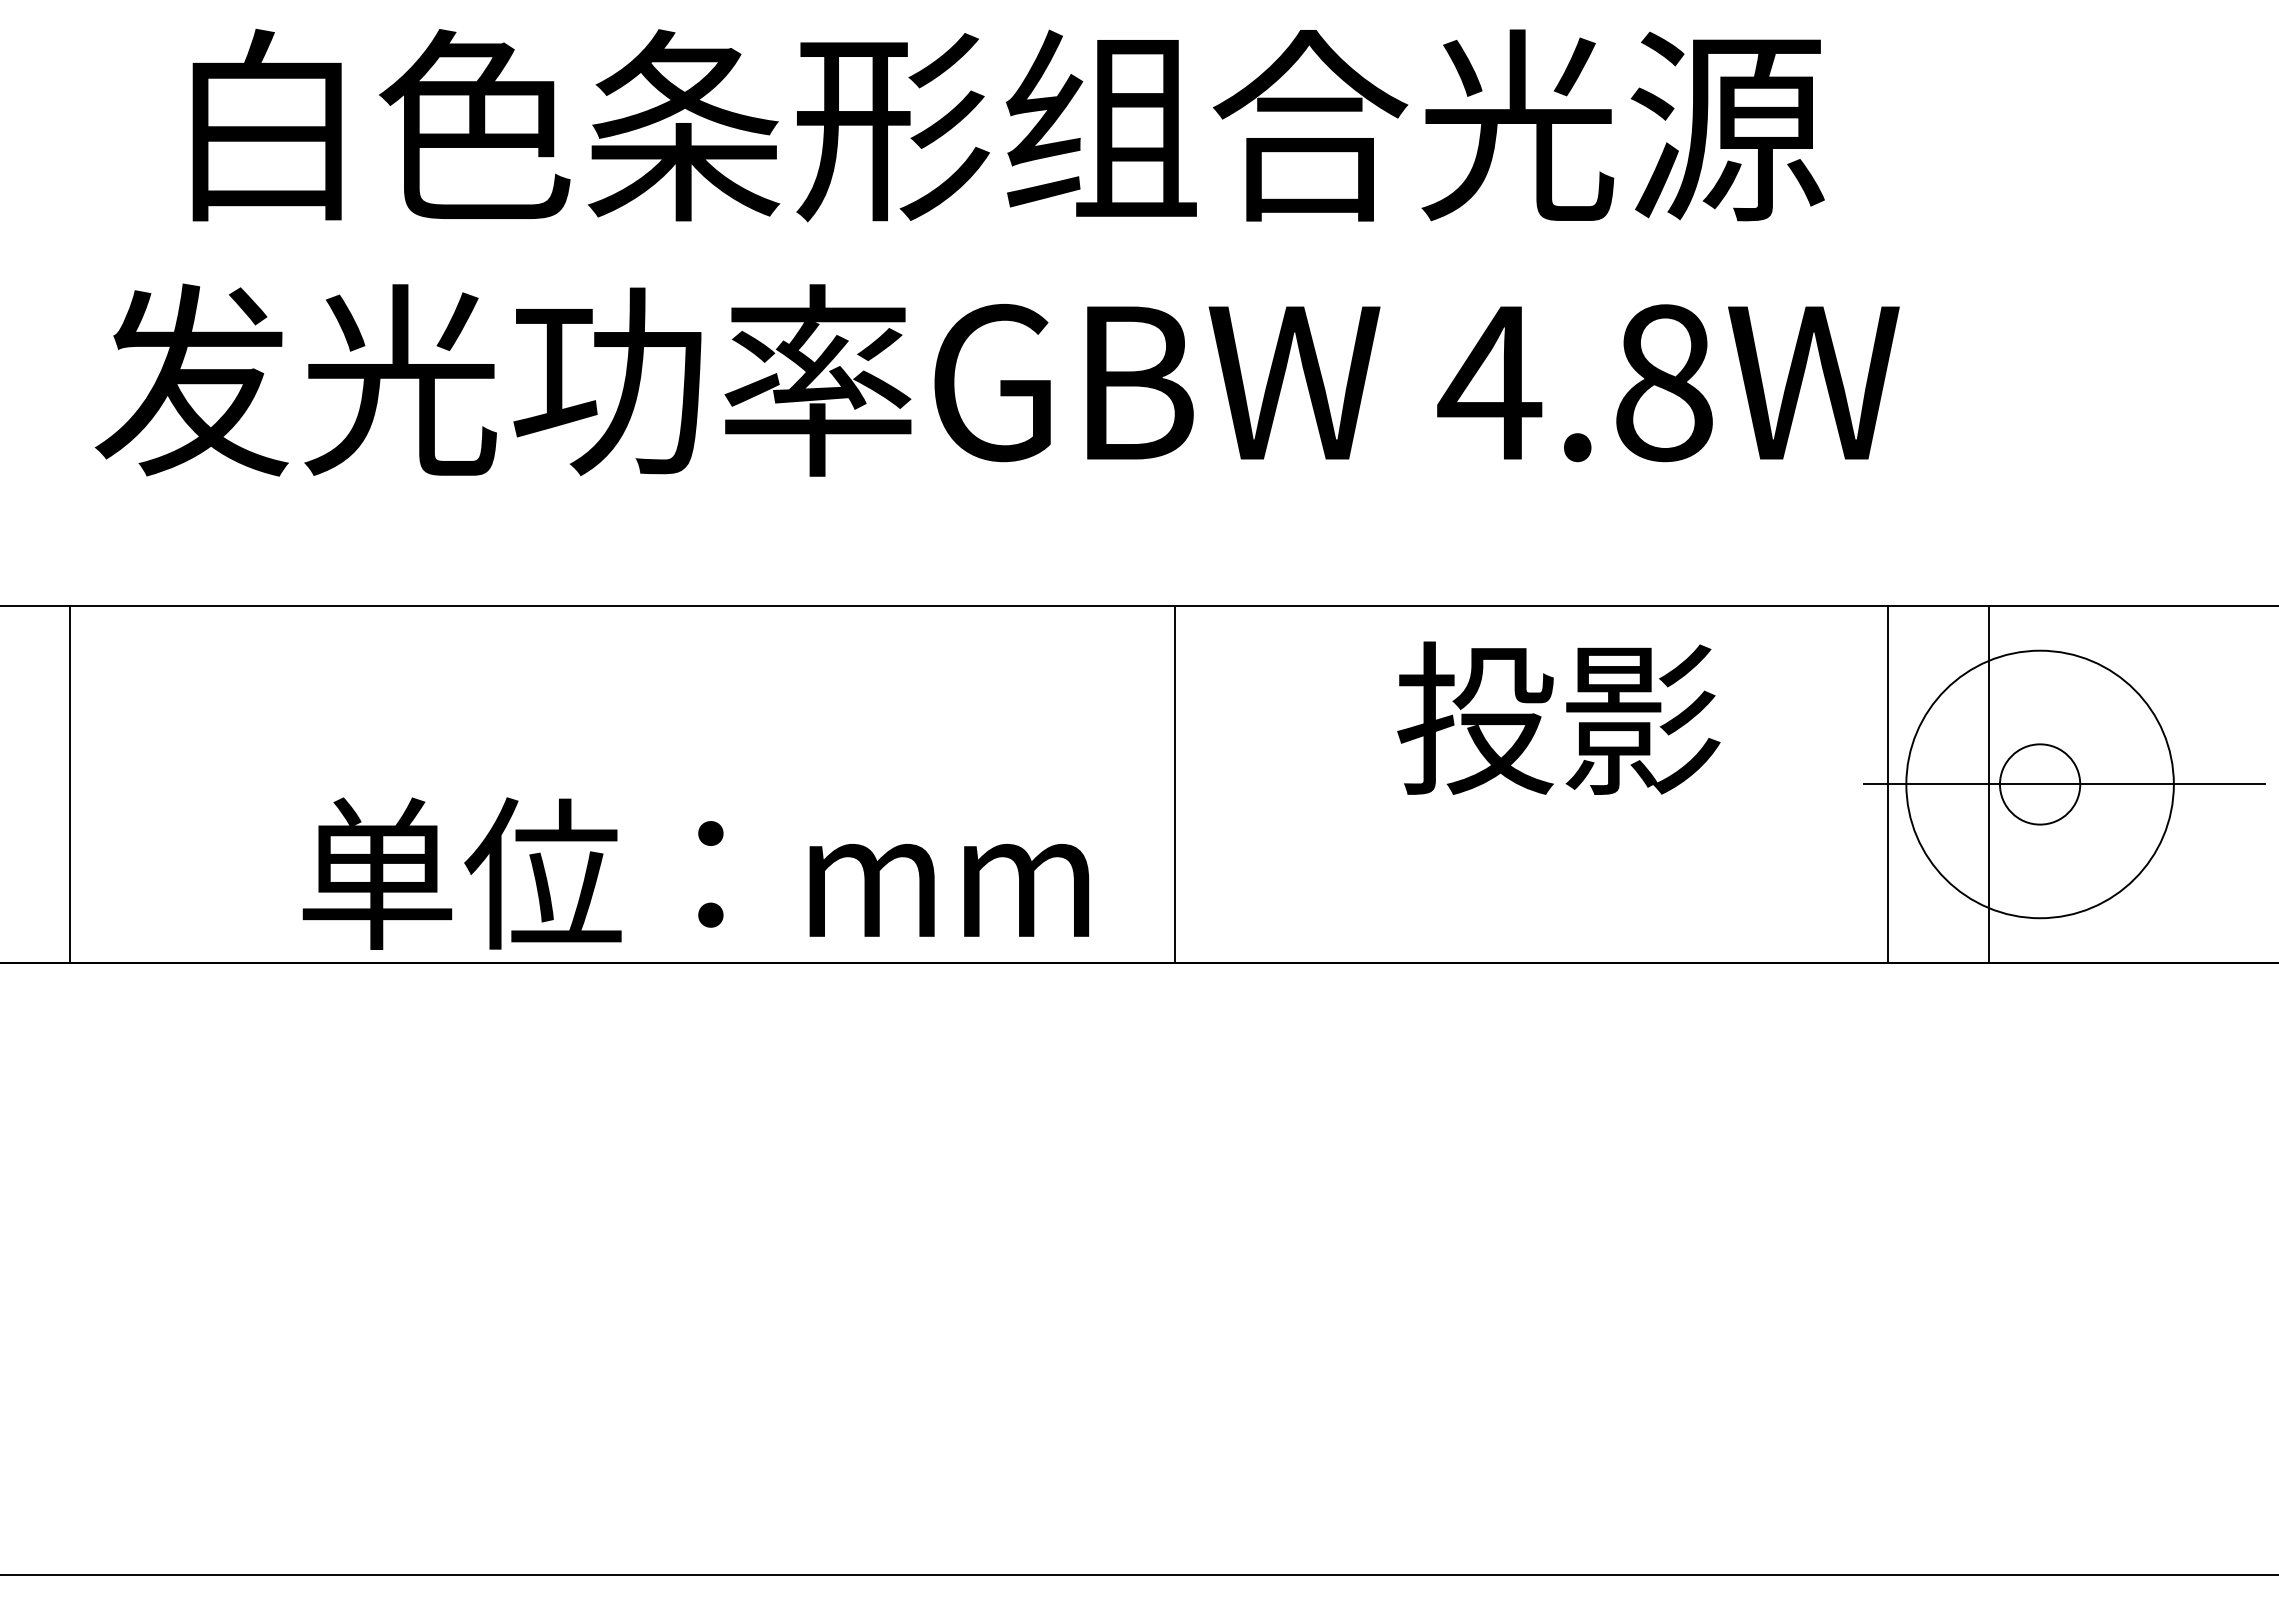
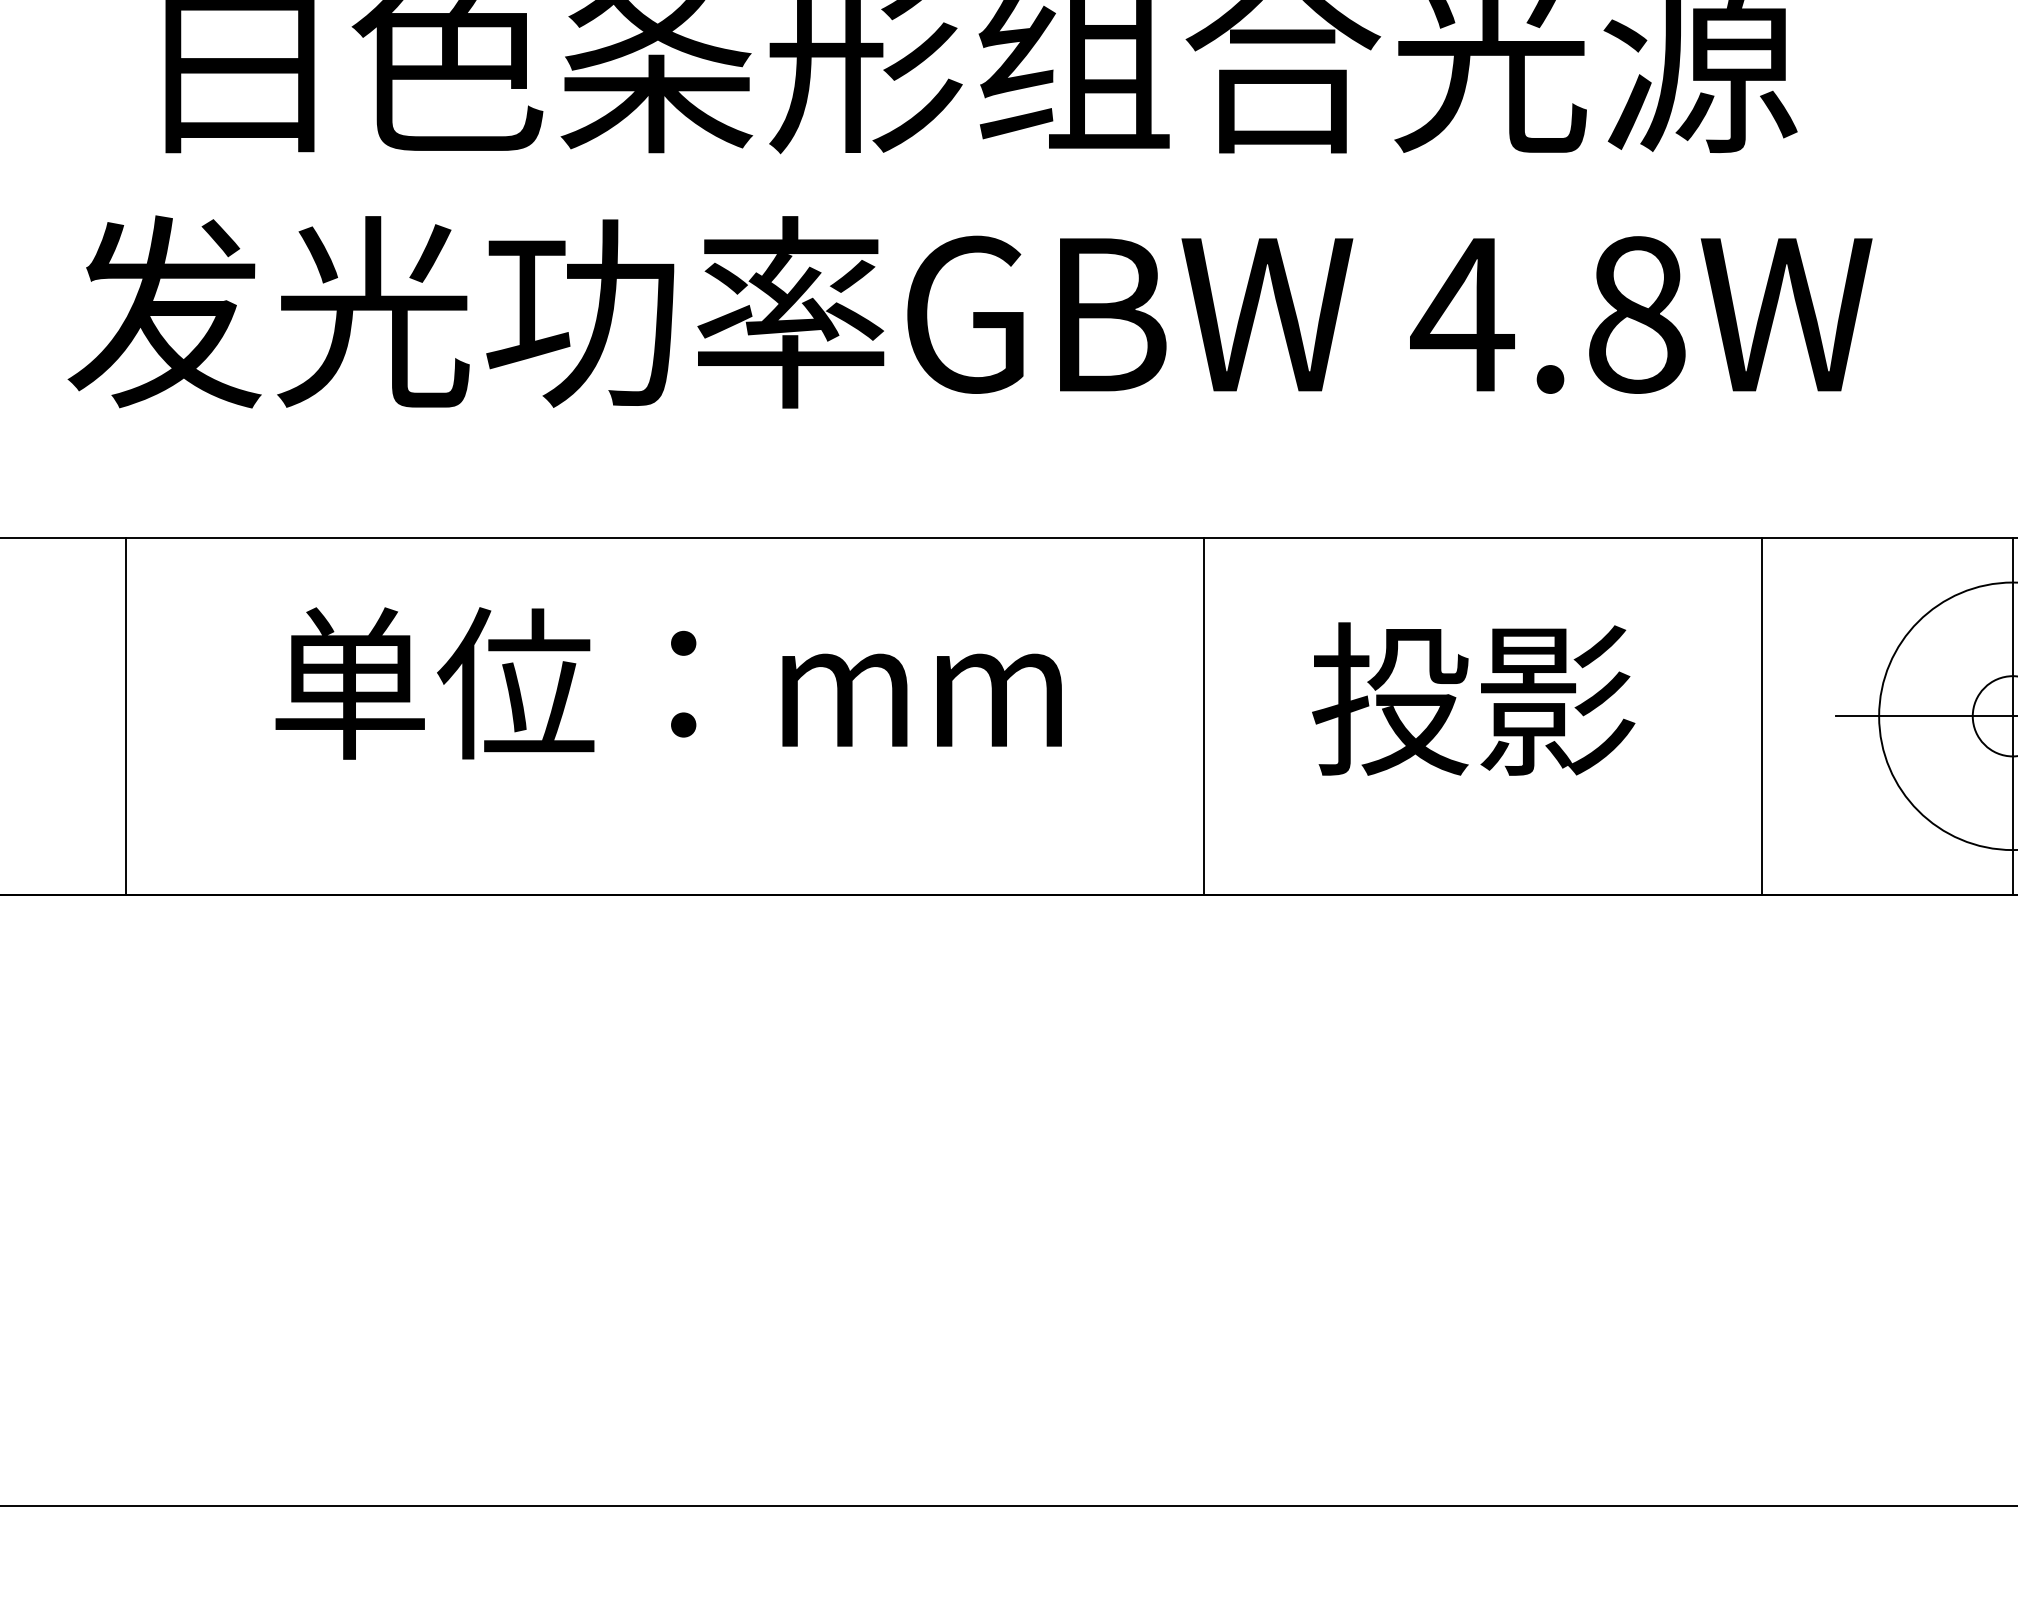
text: (1558, 717) -> (1473, 698), moved
line: (70, 784) -> (126, 716), moved
line: (1175, 784) -> (1204, 716), moved
line: (1887, 784) -> (1762, 716), moved
line: (1989, 784) -> (2013, 716), moved
text: (695, 873) -> (668, 683), moved

